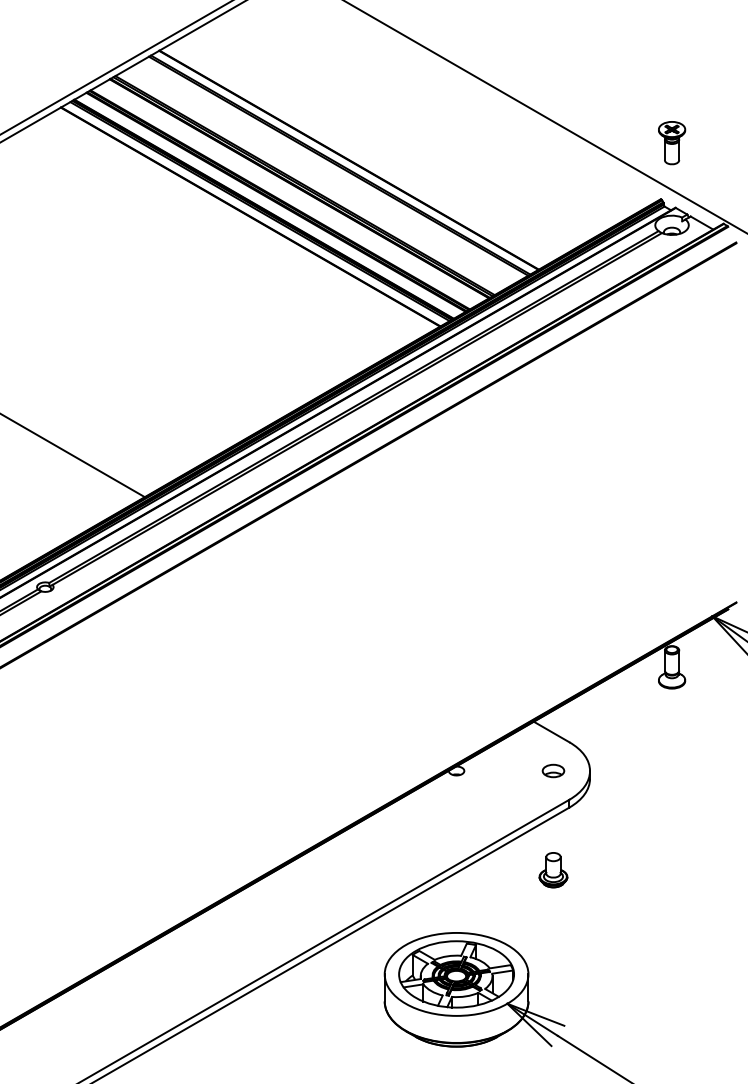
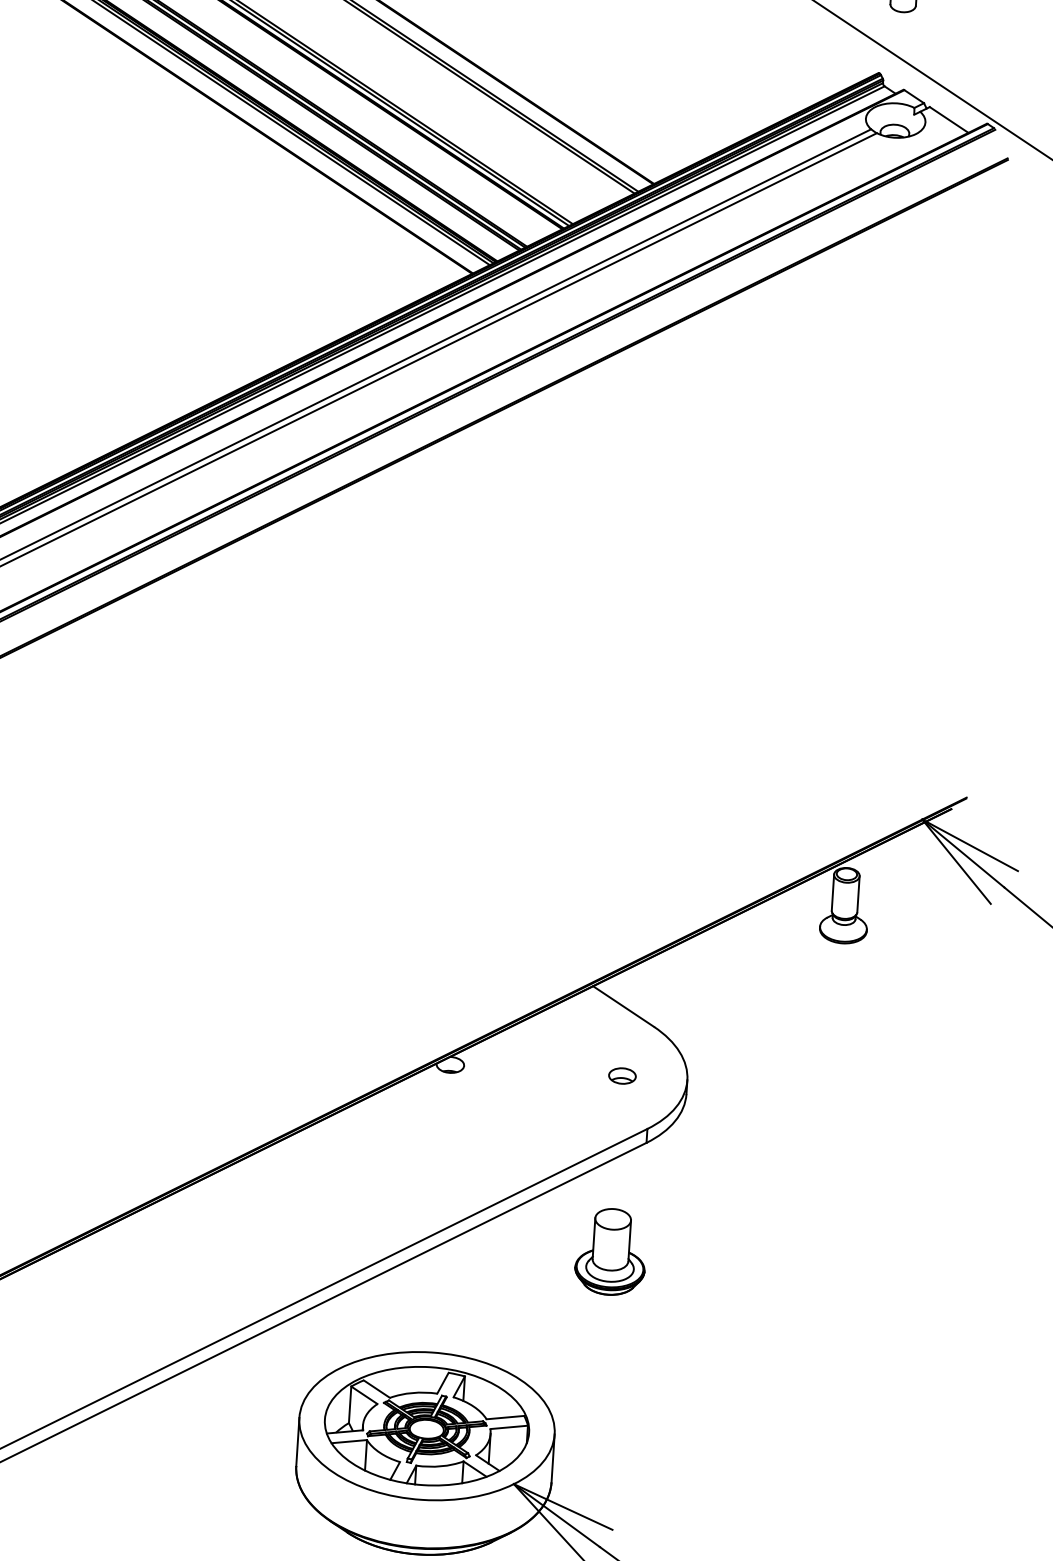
part: (553, 770) -> (622, 1075), size x0.7
part: (553, 870) -> (611, 1252), size x1.4

